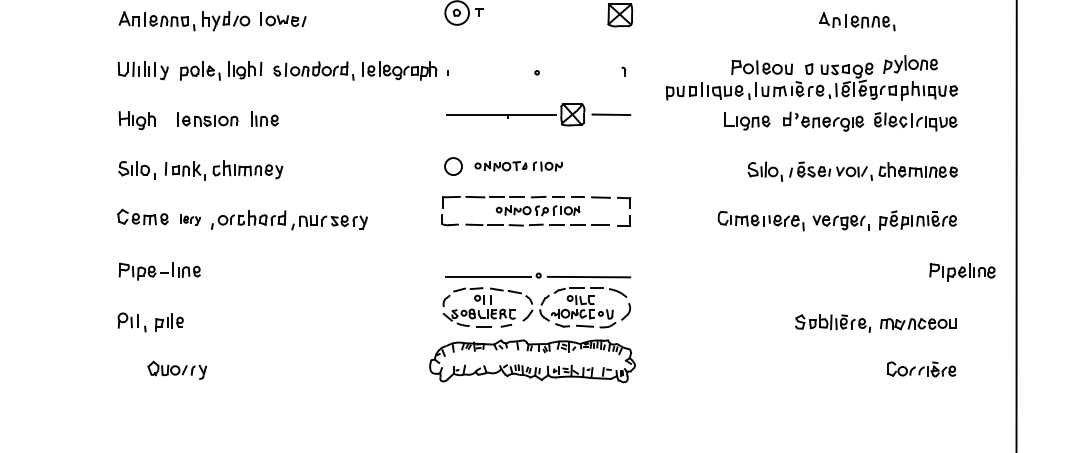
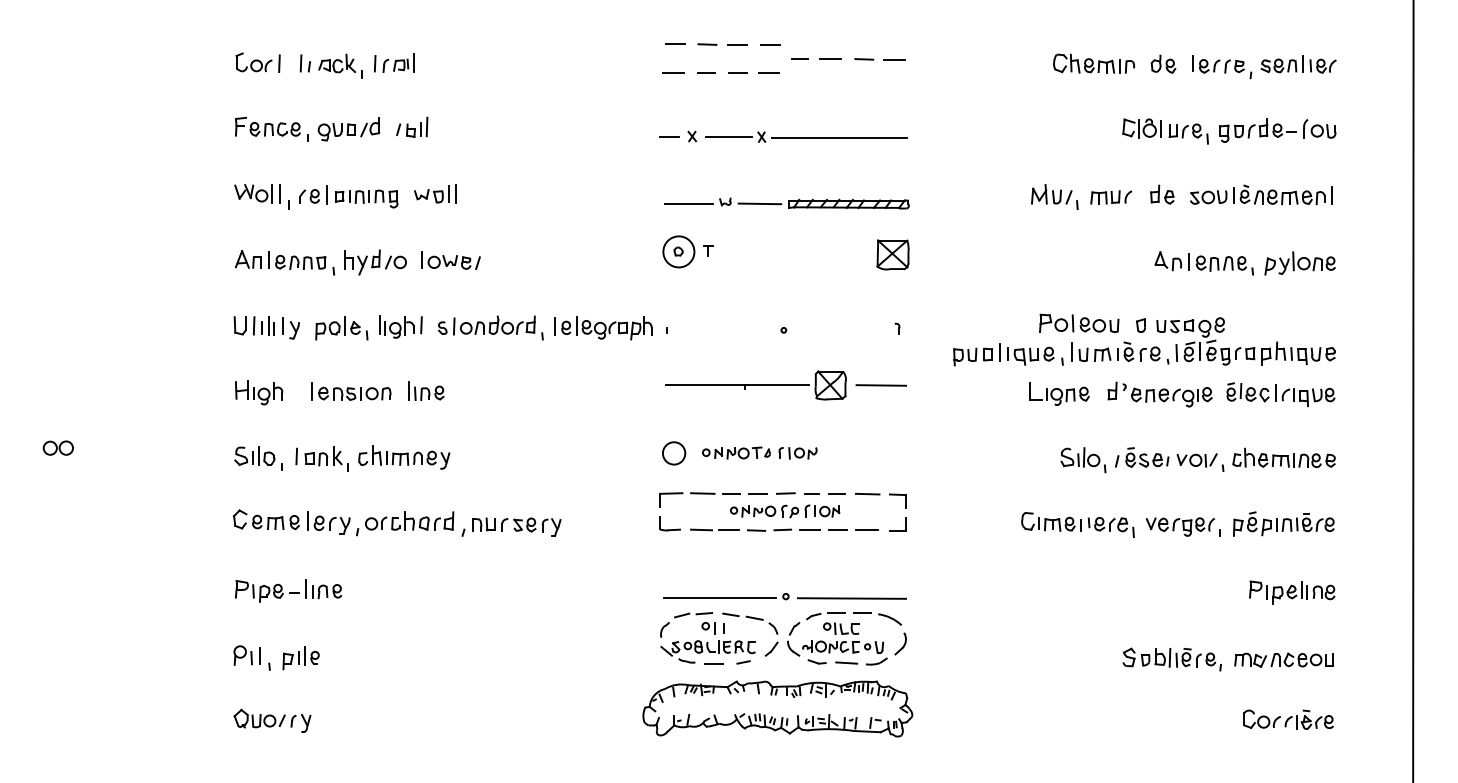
part: (910, 64) -> (1299, 263), moved
part: (190, 219) -> (328, 522), size x1.67
part: (962, 272) -> (1292, 592), moved
part: (177, 370) -> (272, 720), moved

